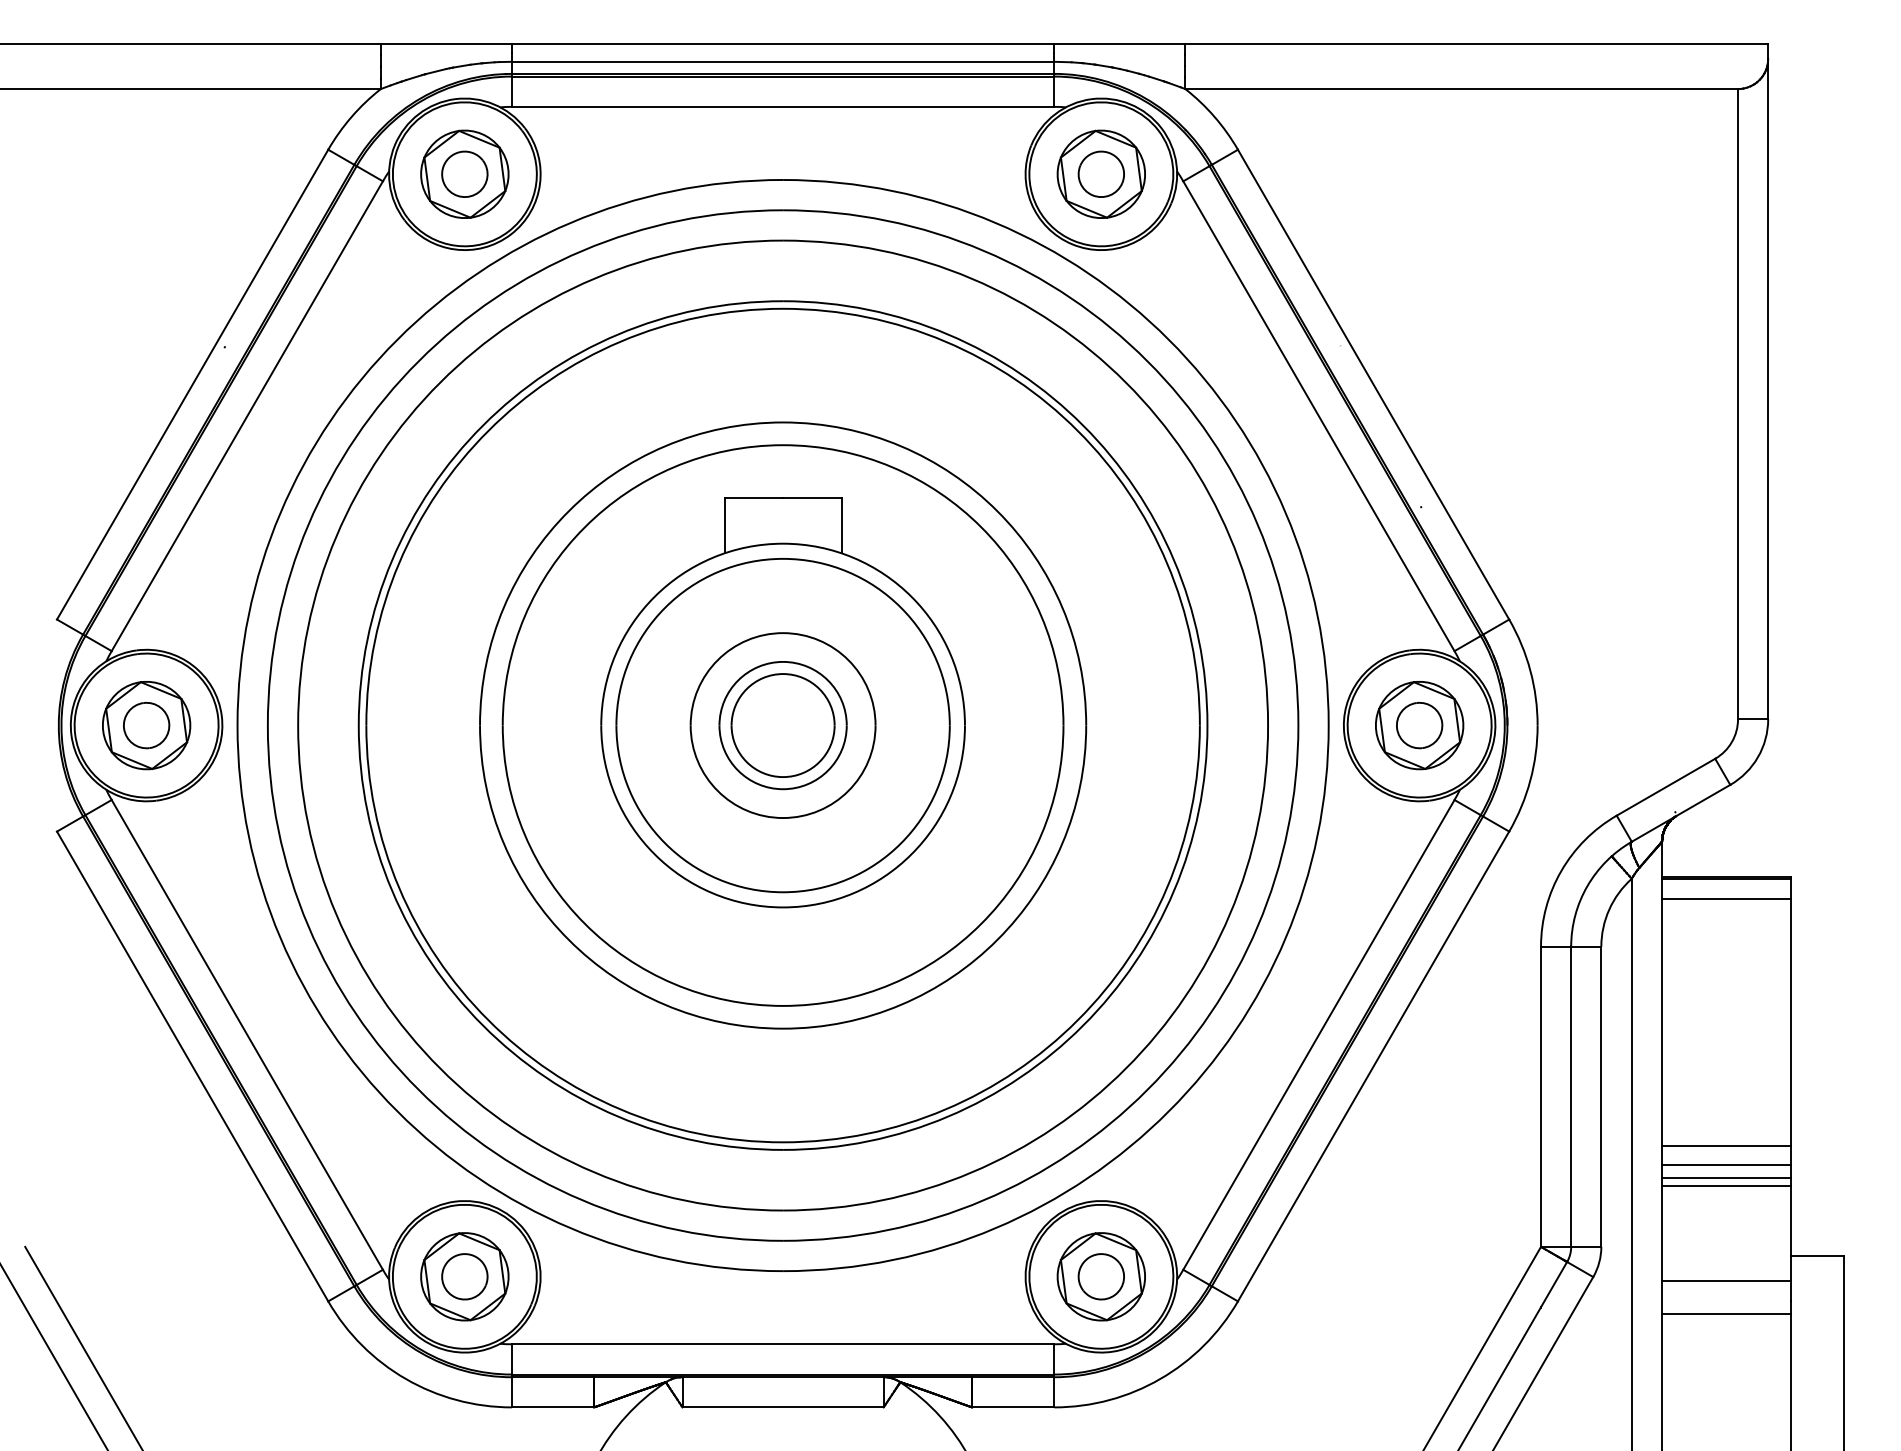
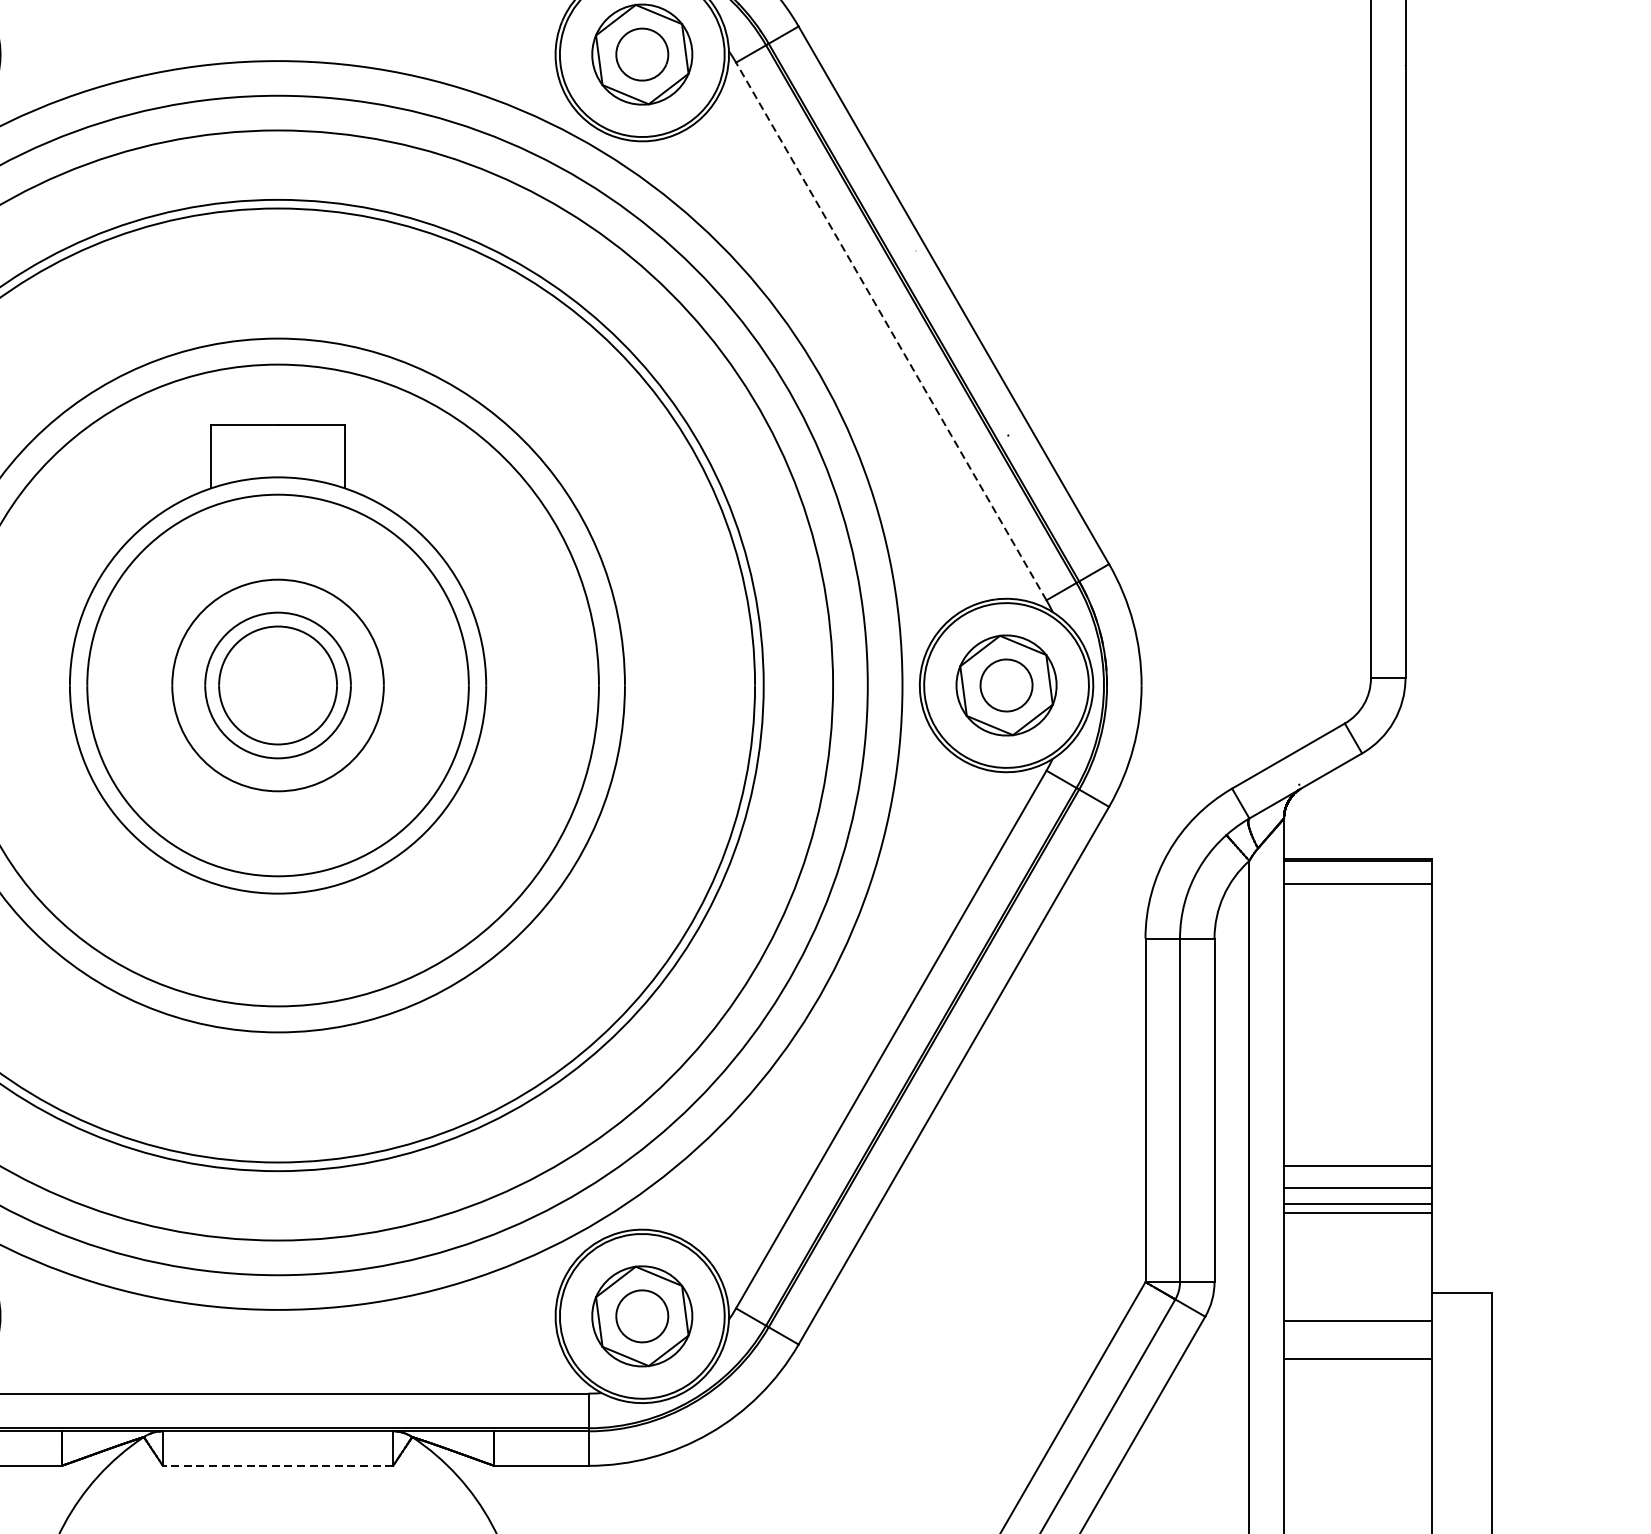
line: (1318, 415) -> (890, 330), solid -> dashed
line: (783, 1407) -> (278, 1465), solid -> dashed

